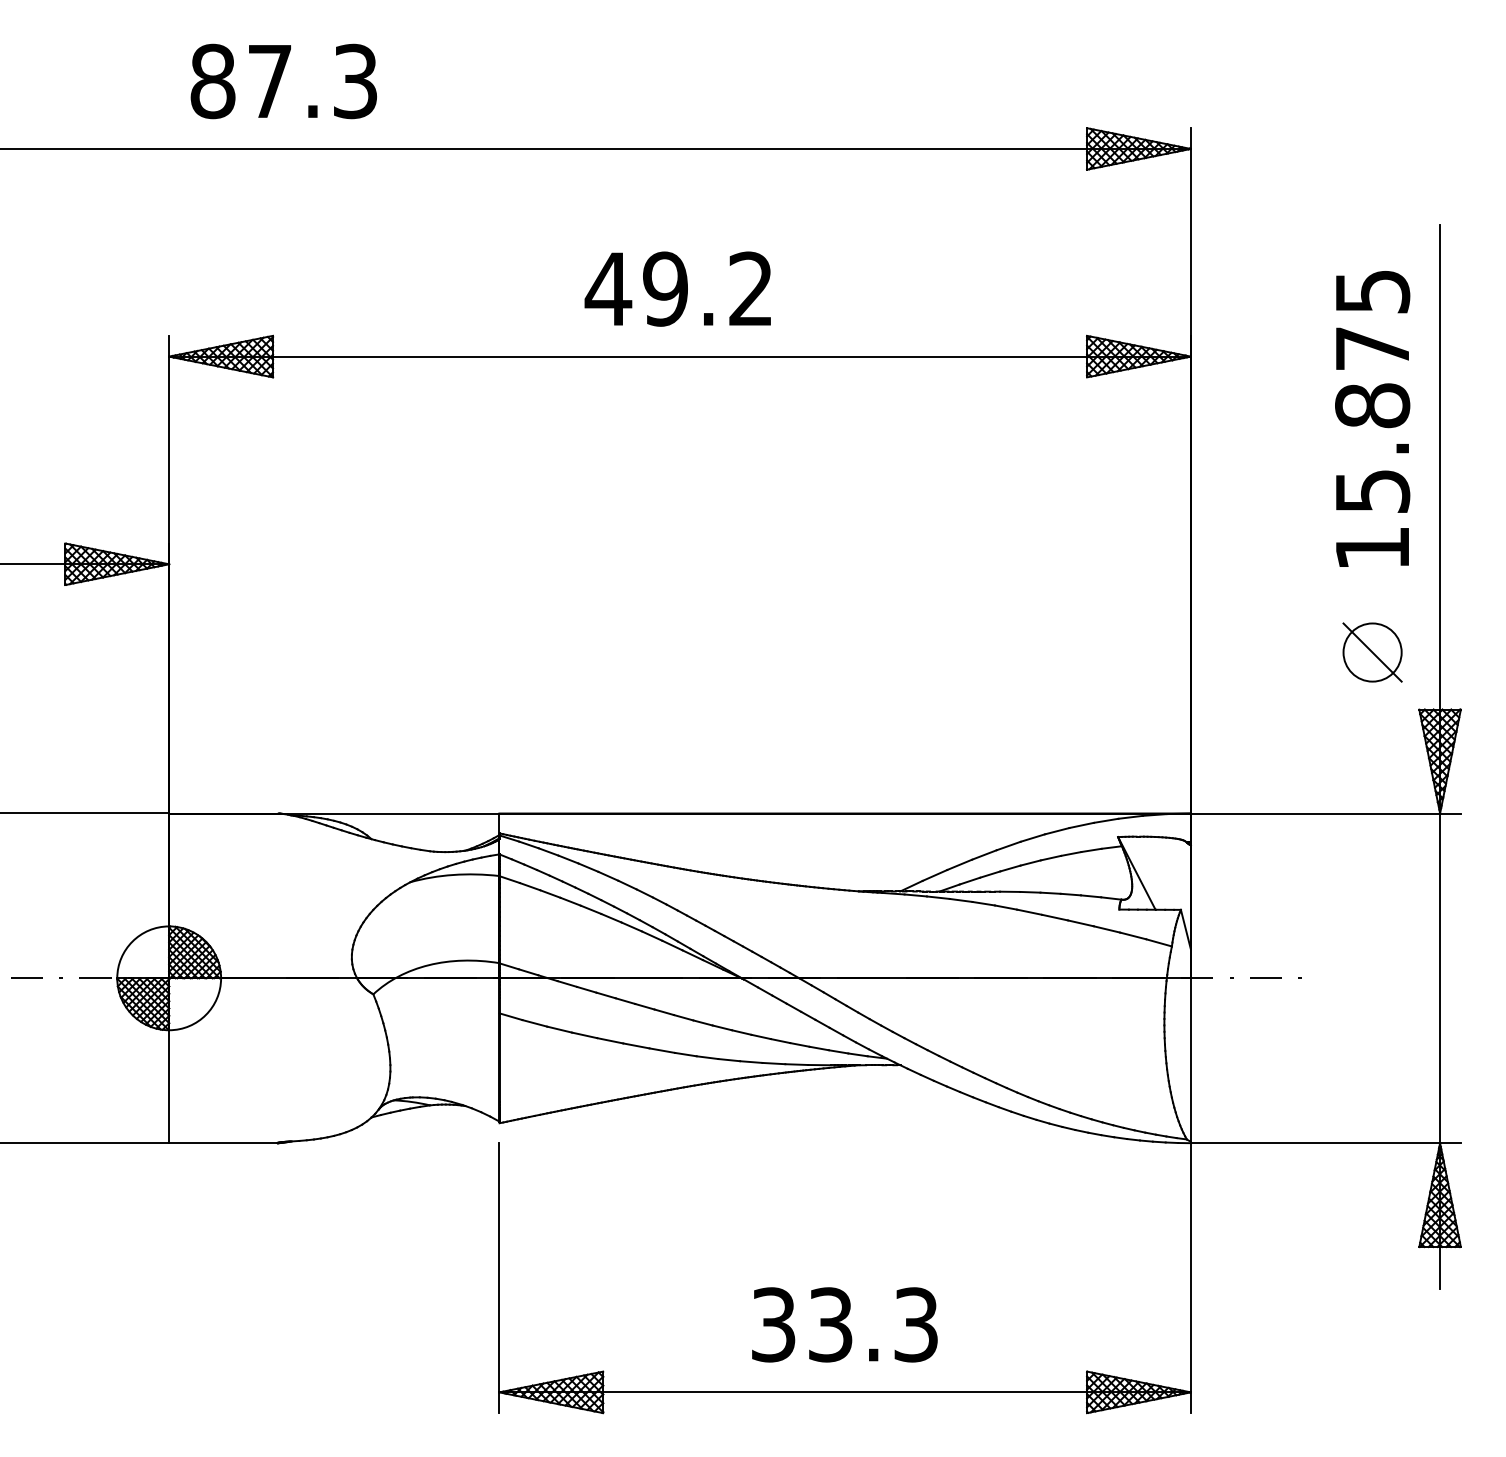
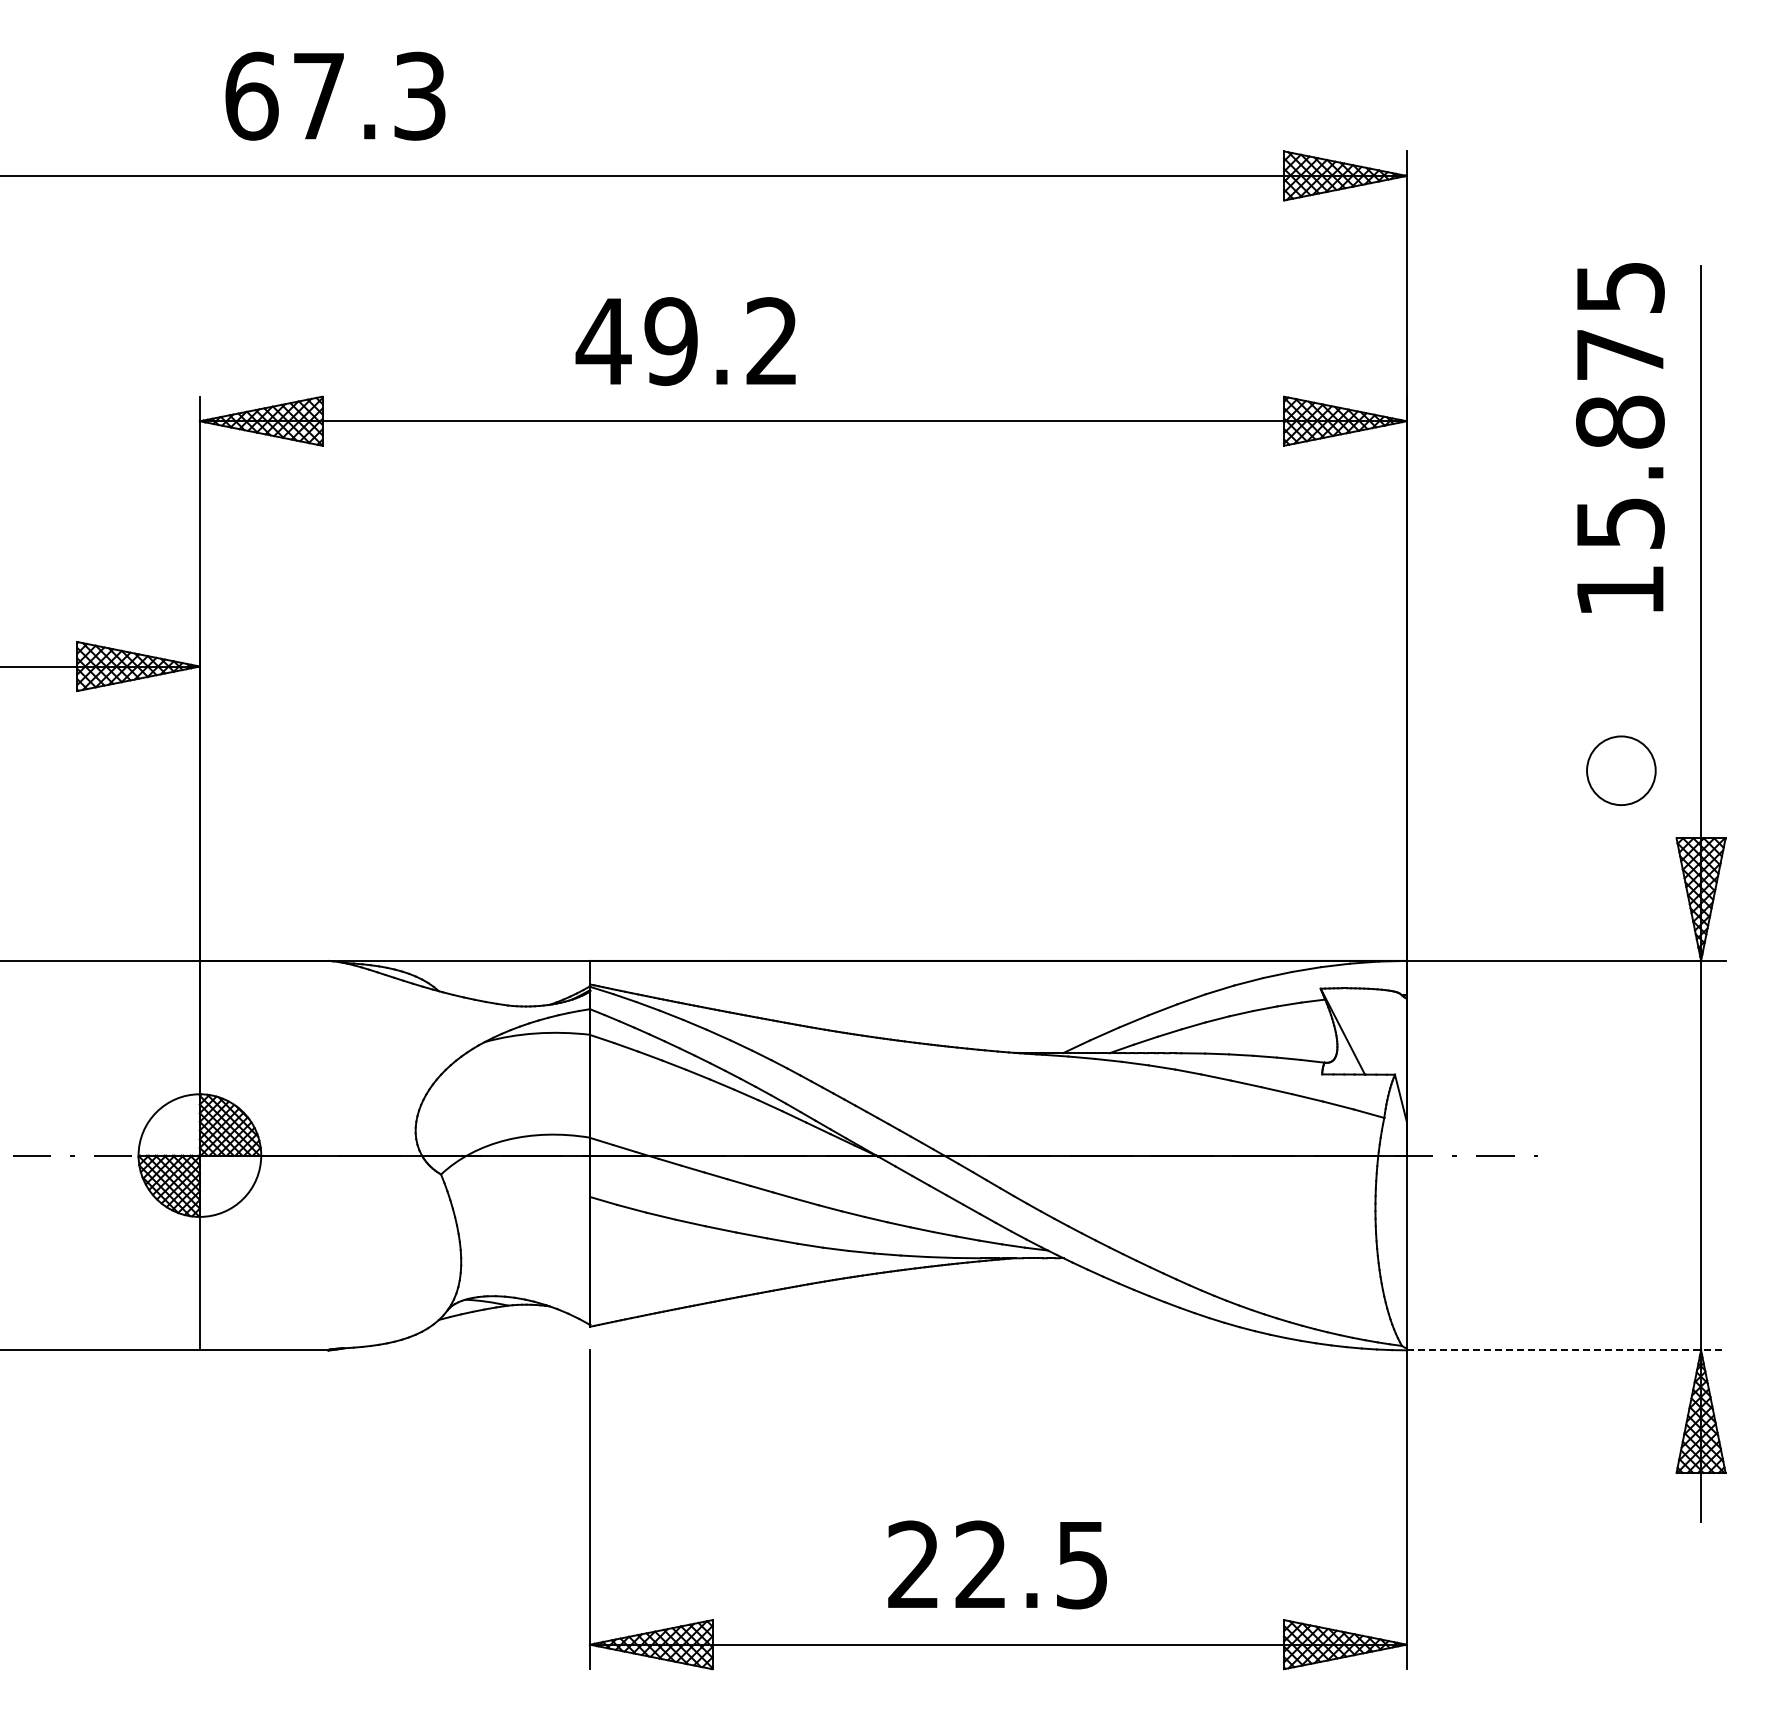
text: (212, 80) -> (251, 95), 87.3 -> 67.3
text: (677, 289) -> (685, 341), moved
text: (1372, 418) -> (1620, 437), moved
line: (1372, 652) -> (1621, 770), removed
line: (1326, 1143) -> (1566, 1350), solid -> dashed
text: (844, 1324) -> (997, 1564), 33.3 -> 22.5

